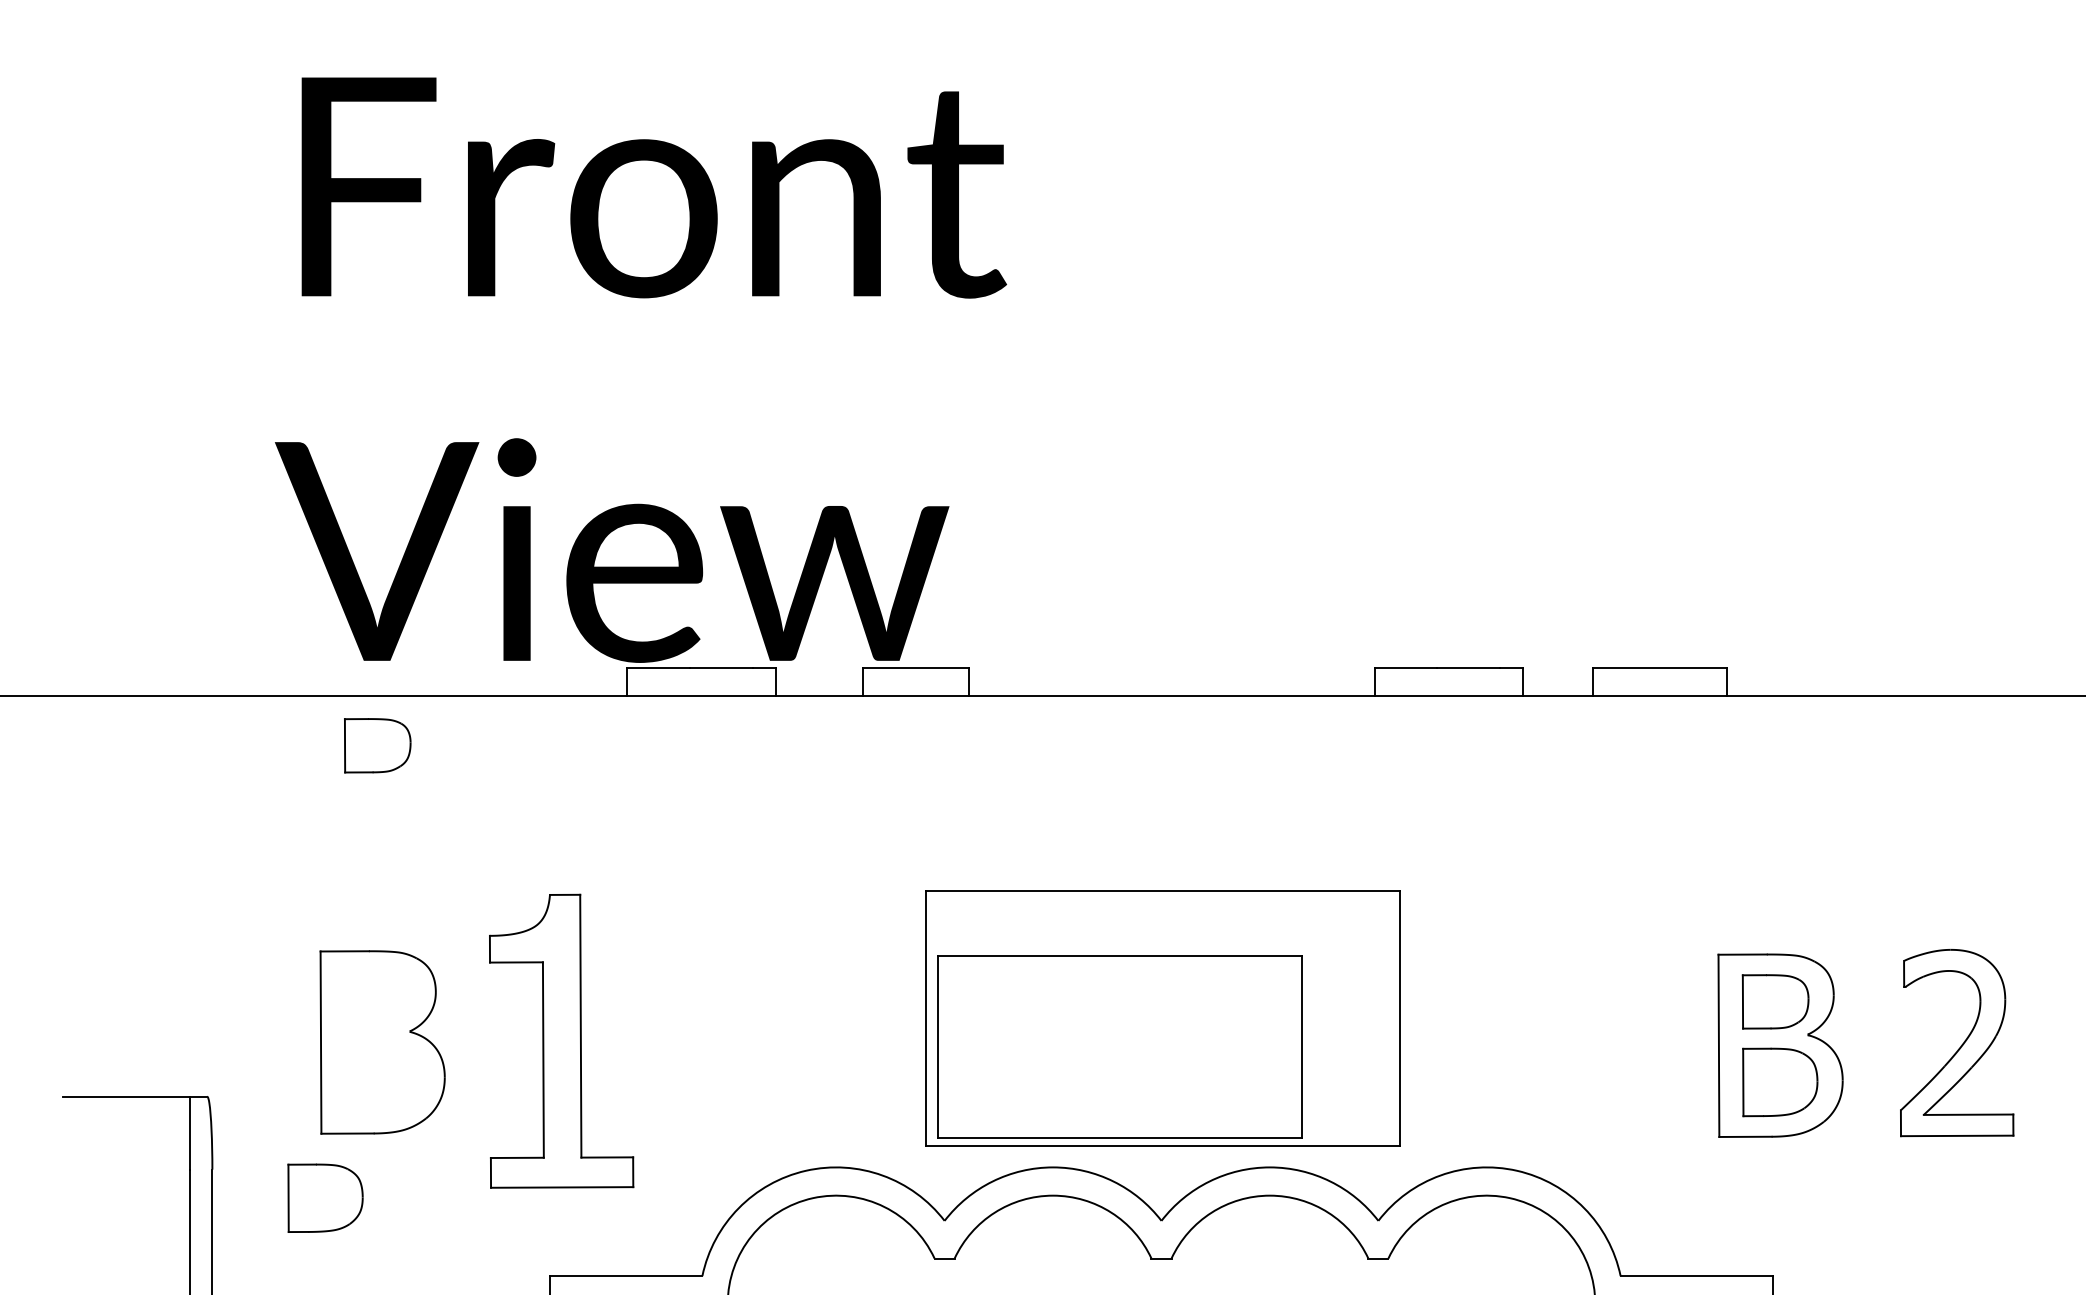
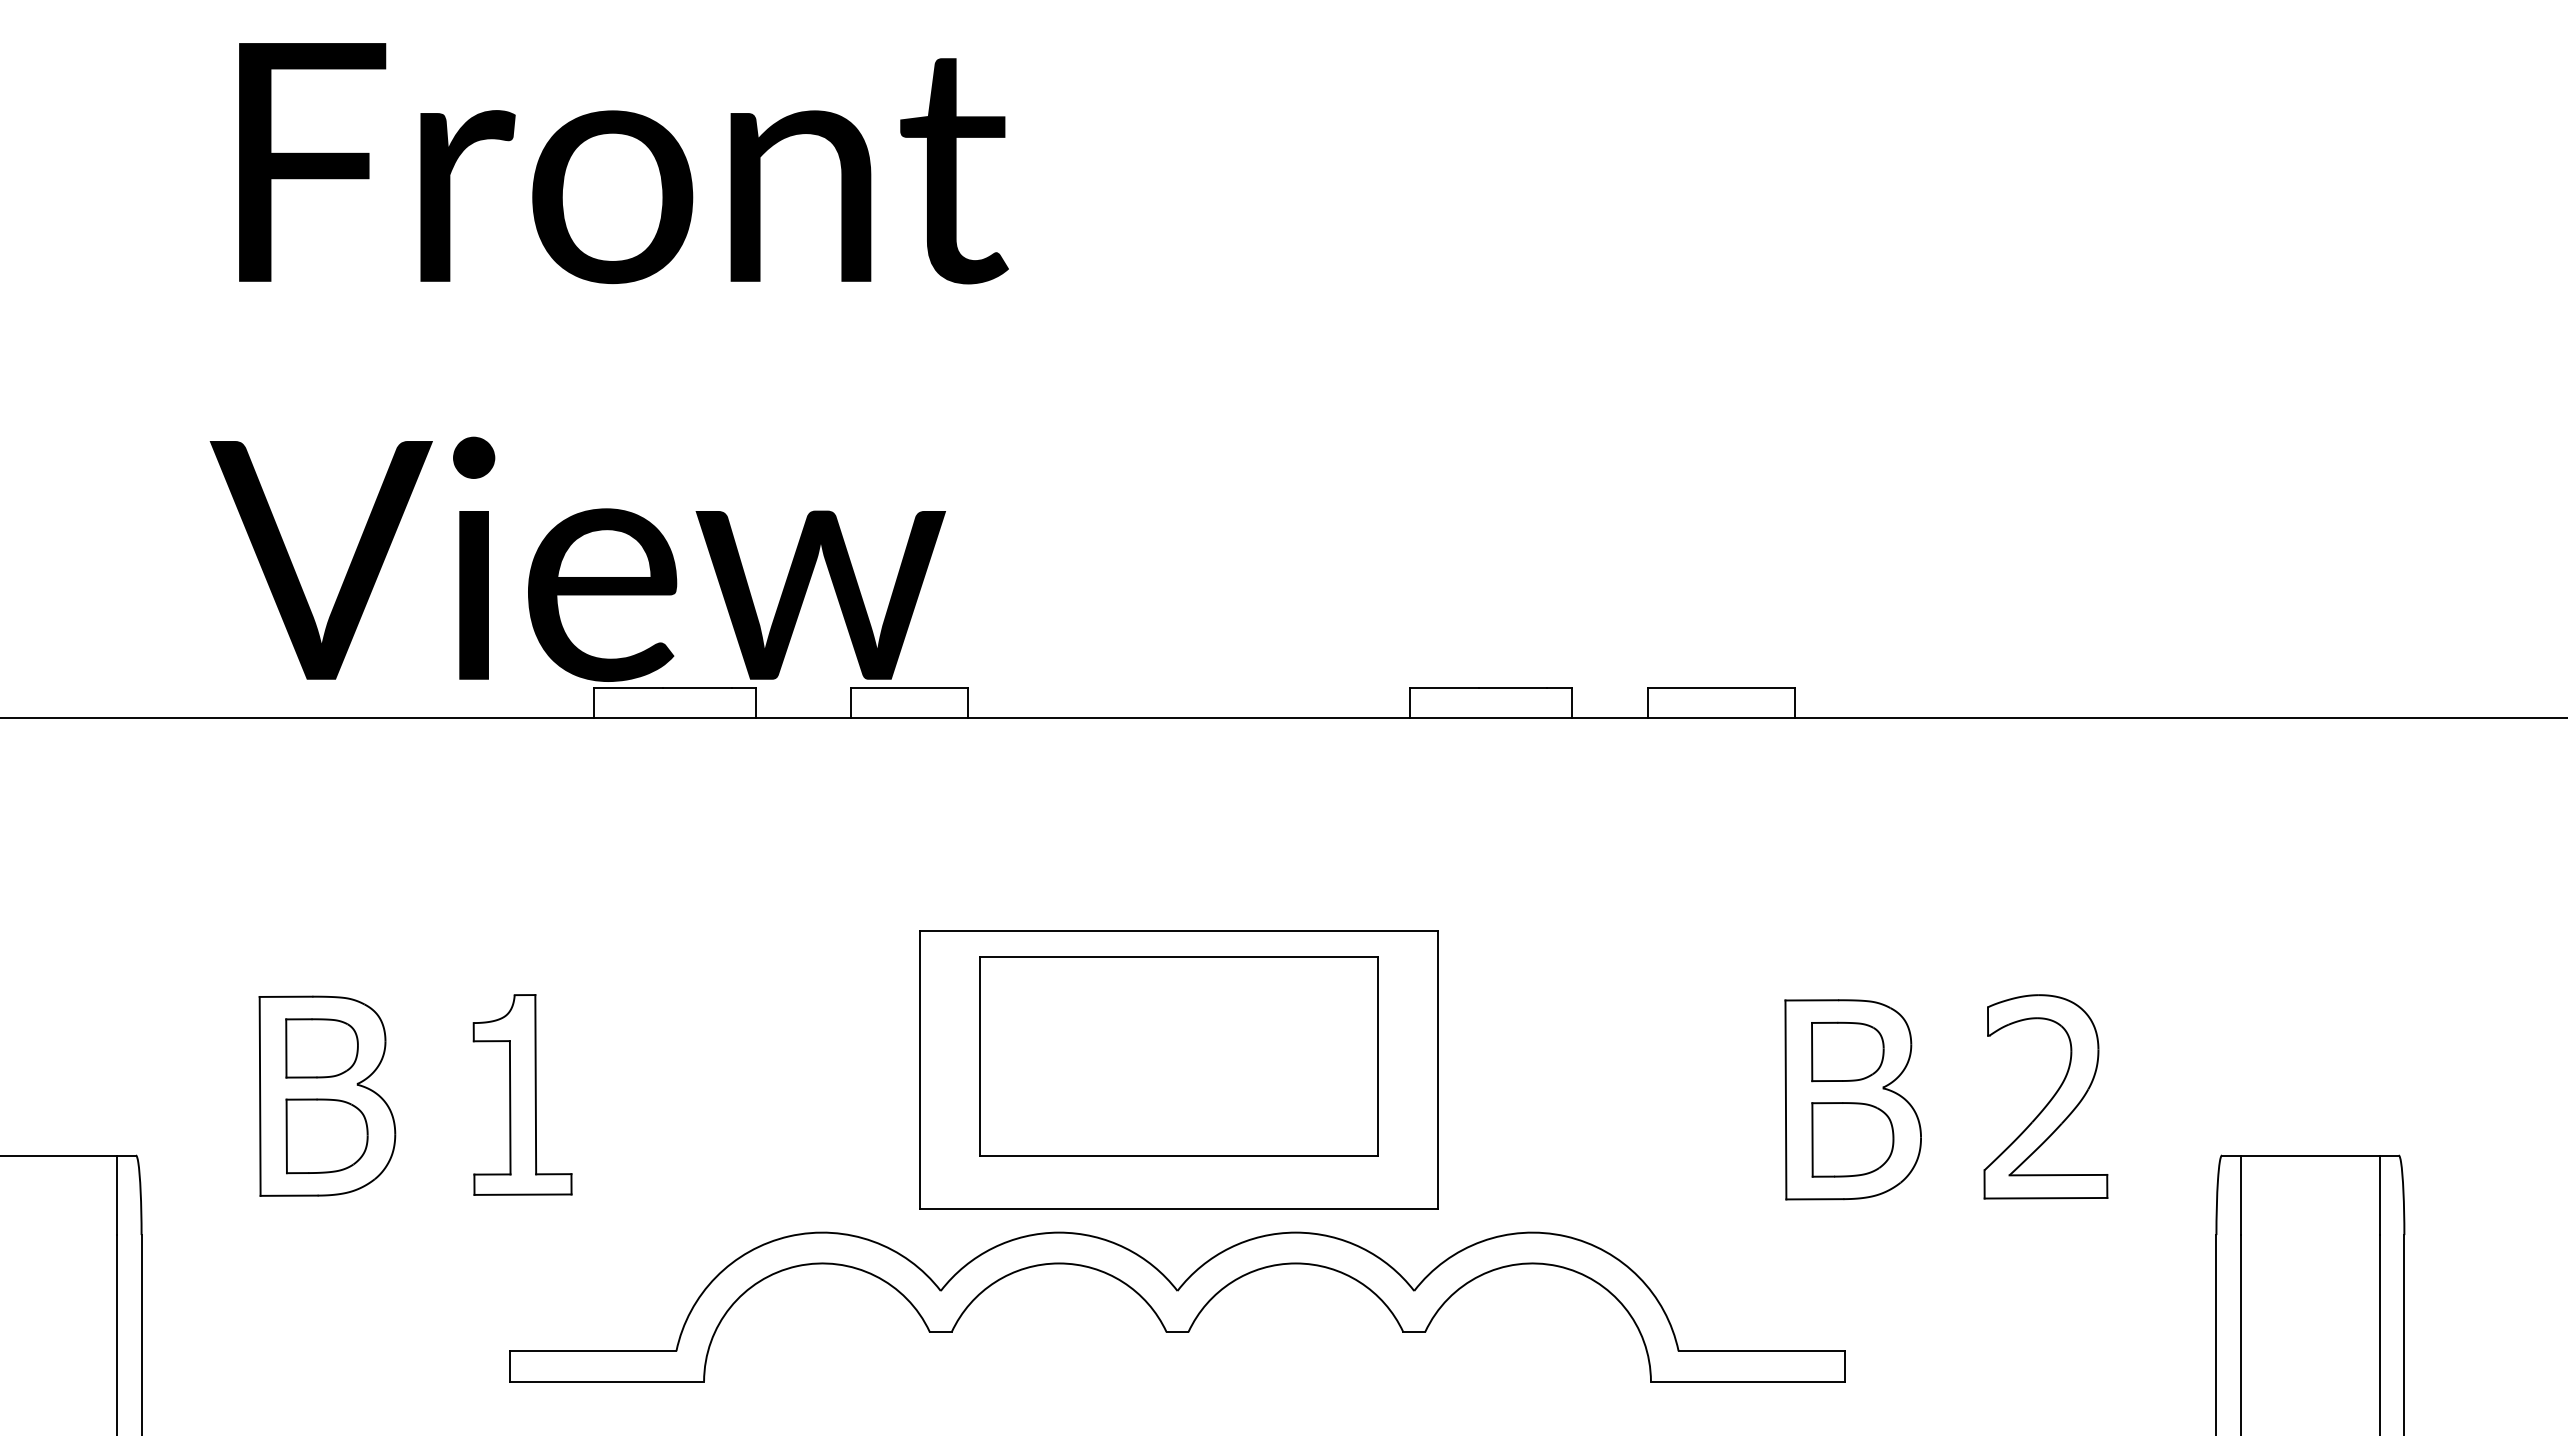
part: (377, 745) -> (321, 1048), moved
part: (561, 1040) -> (522, 1094), size x0.62
part: (1119, 1047) -> (1178, 1056), moved
part: (325, 1198) -> (326, 1136), moved

